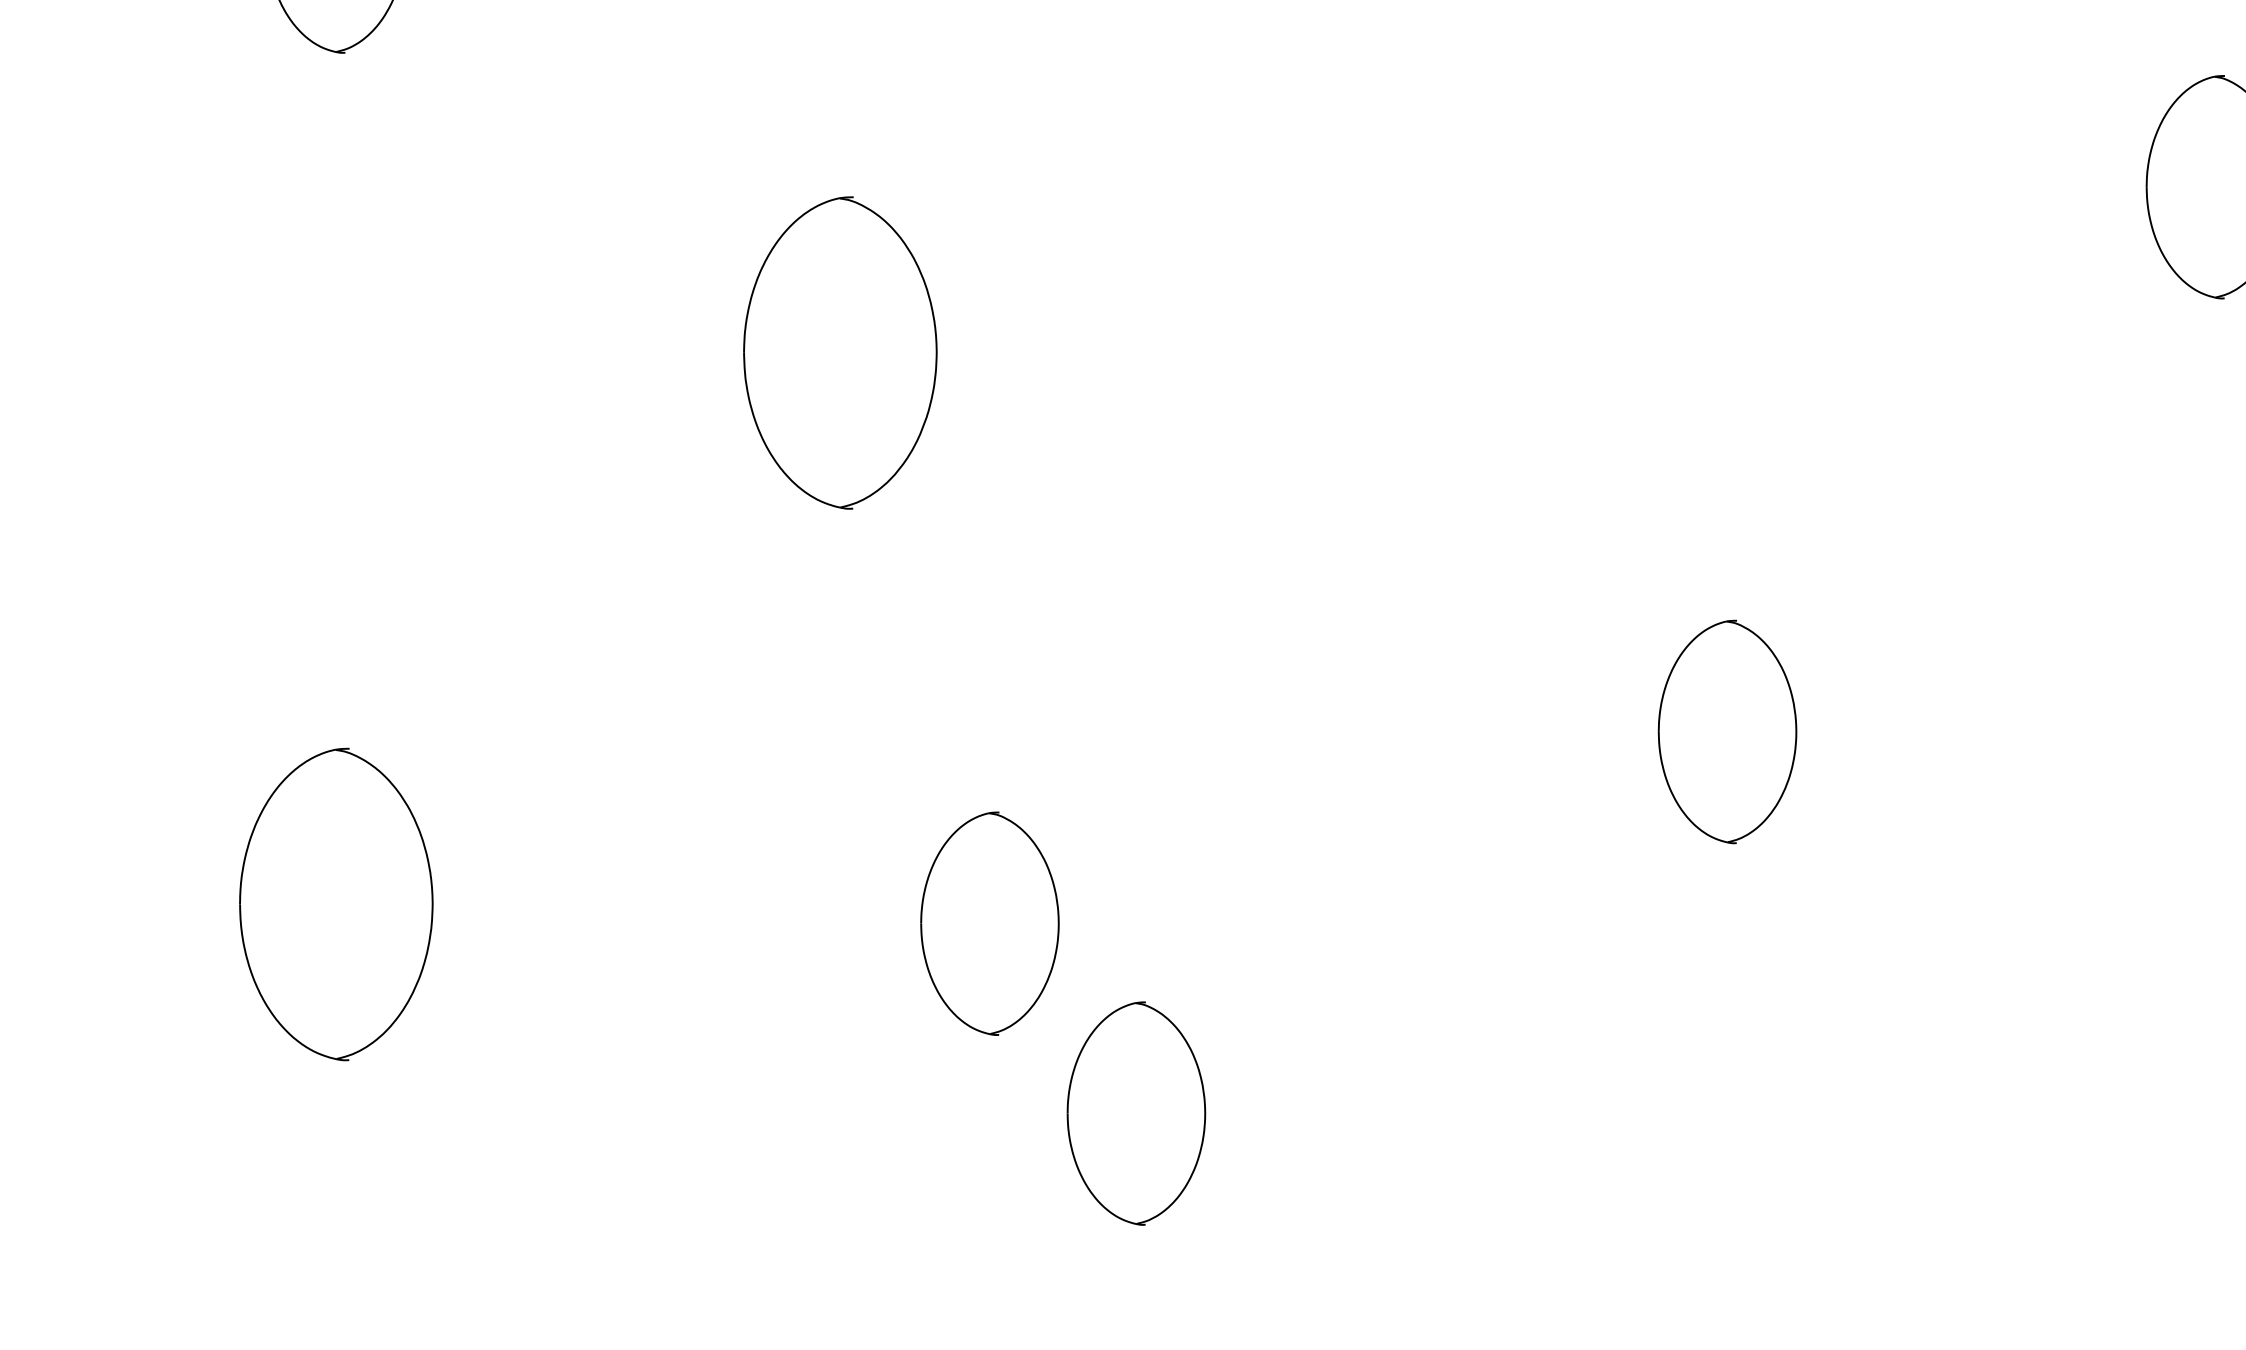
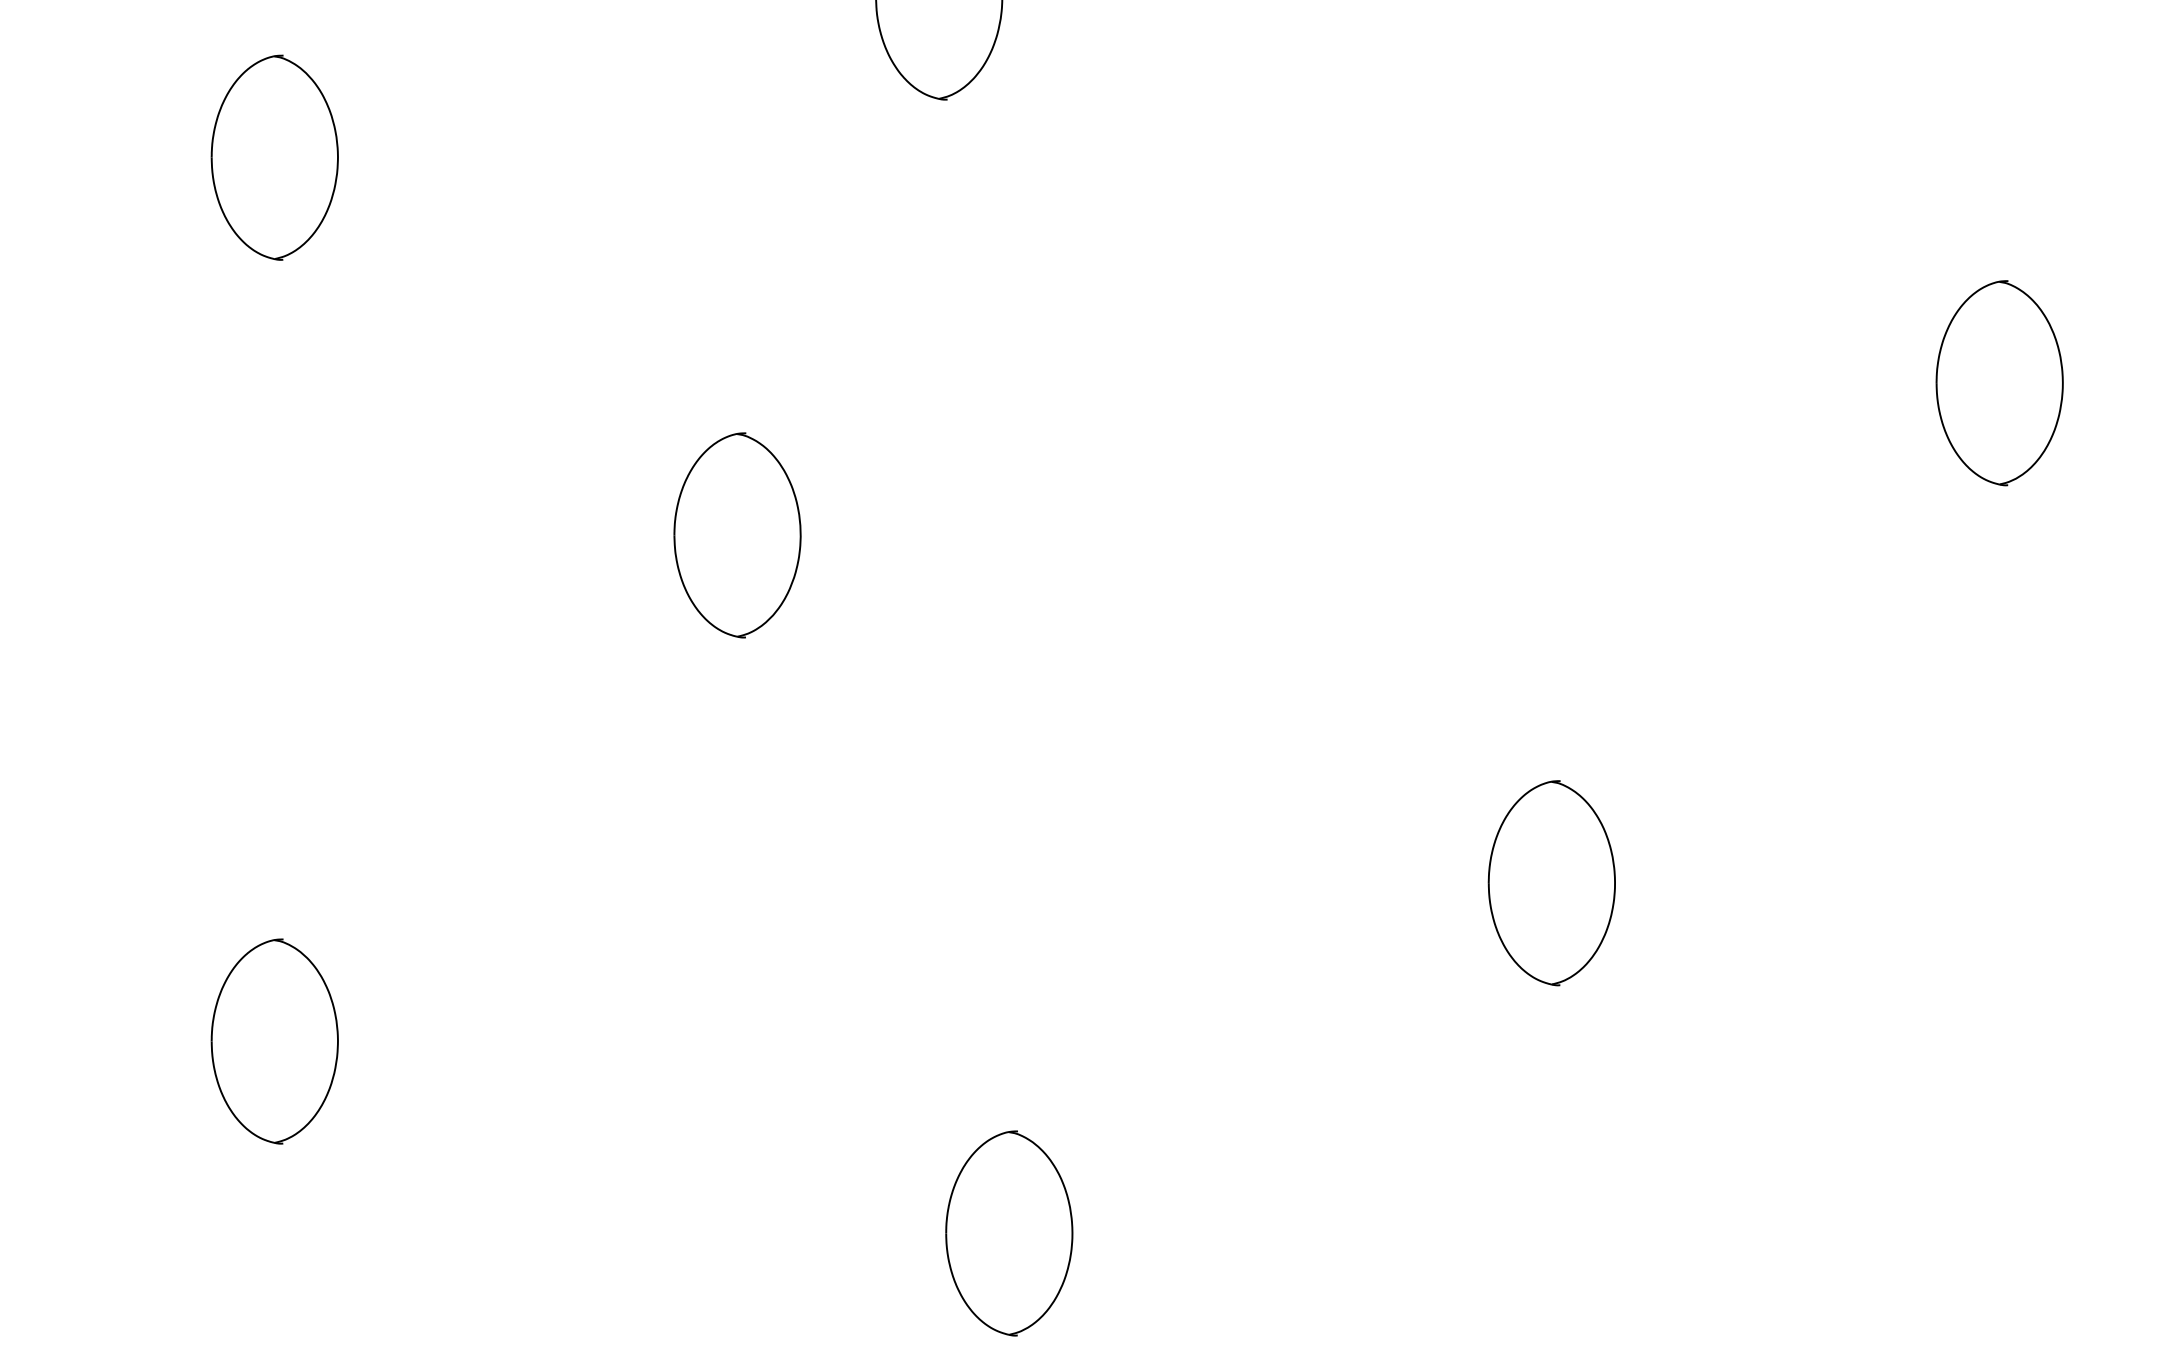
part: (840, 353) -> (737, 535), size x0.71
part: (335, 904) -> (274, 1041), size x0.71
part: (989, 924) -> (874, 1059), removed

